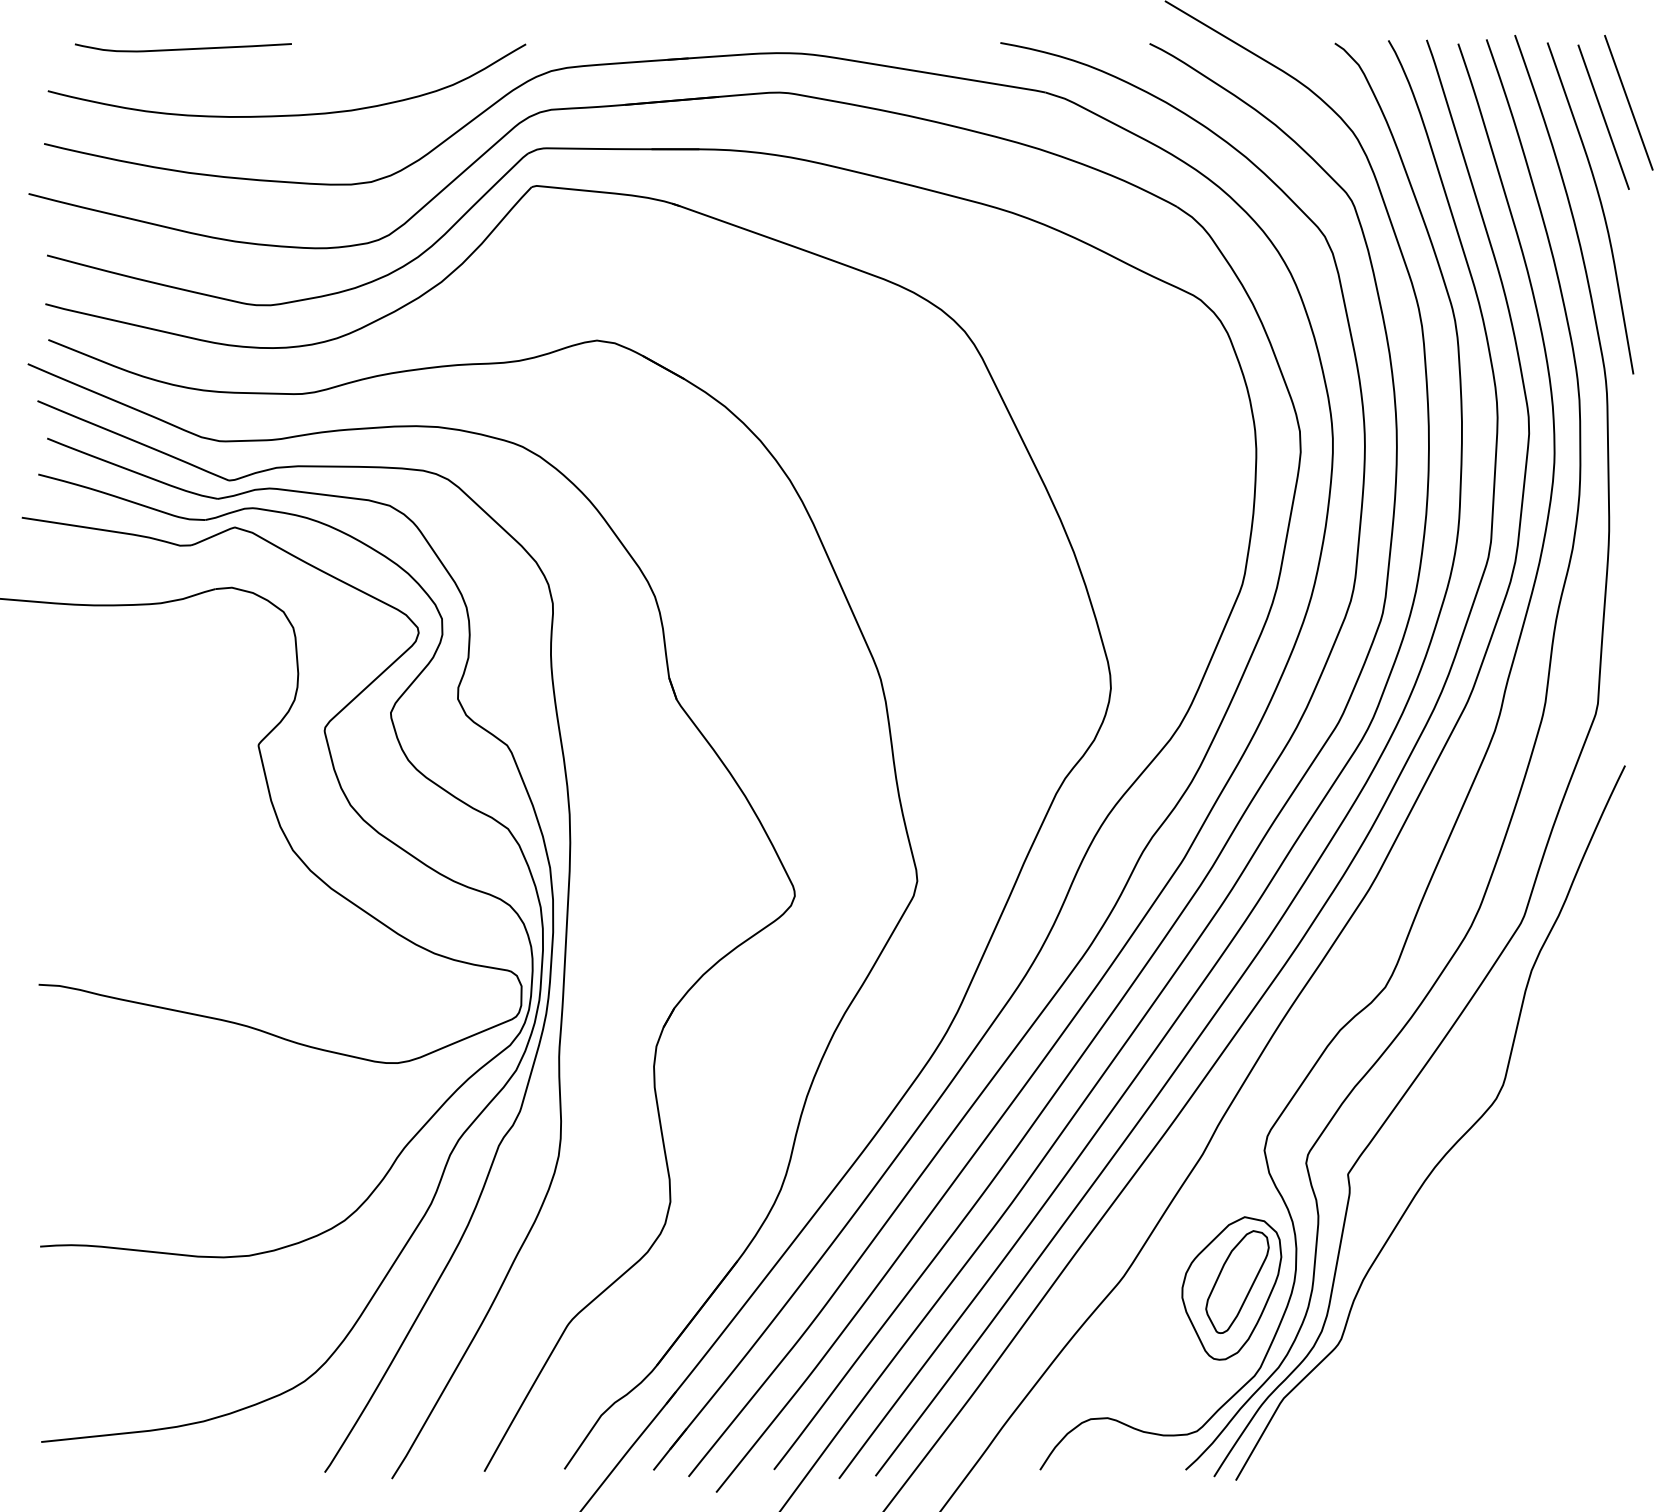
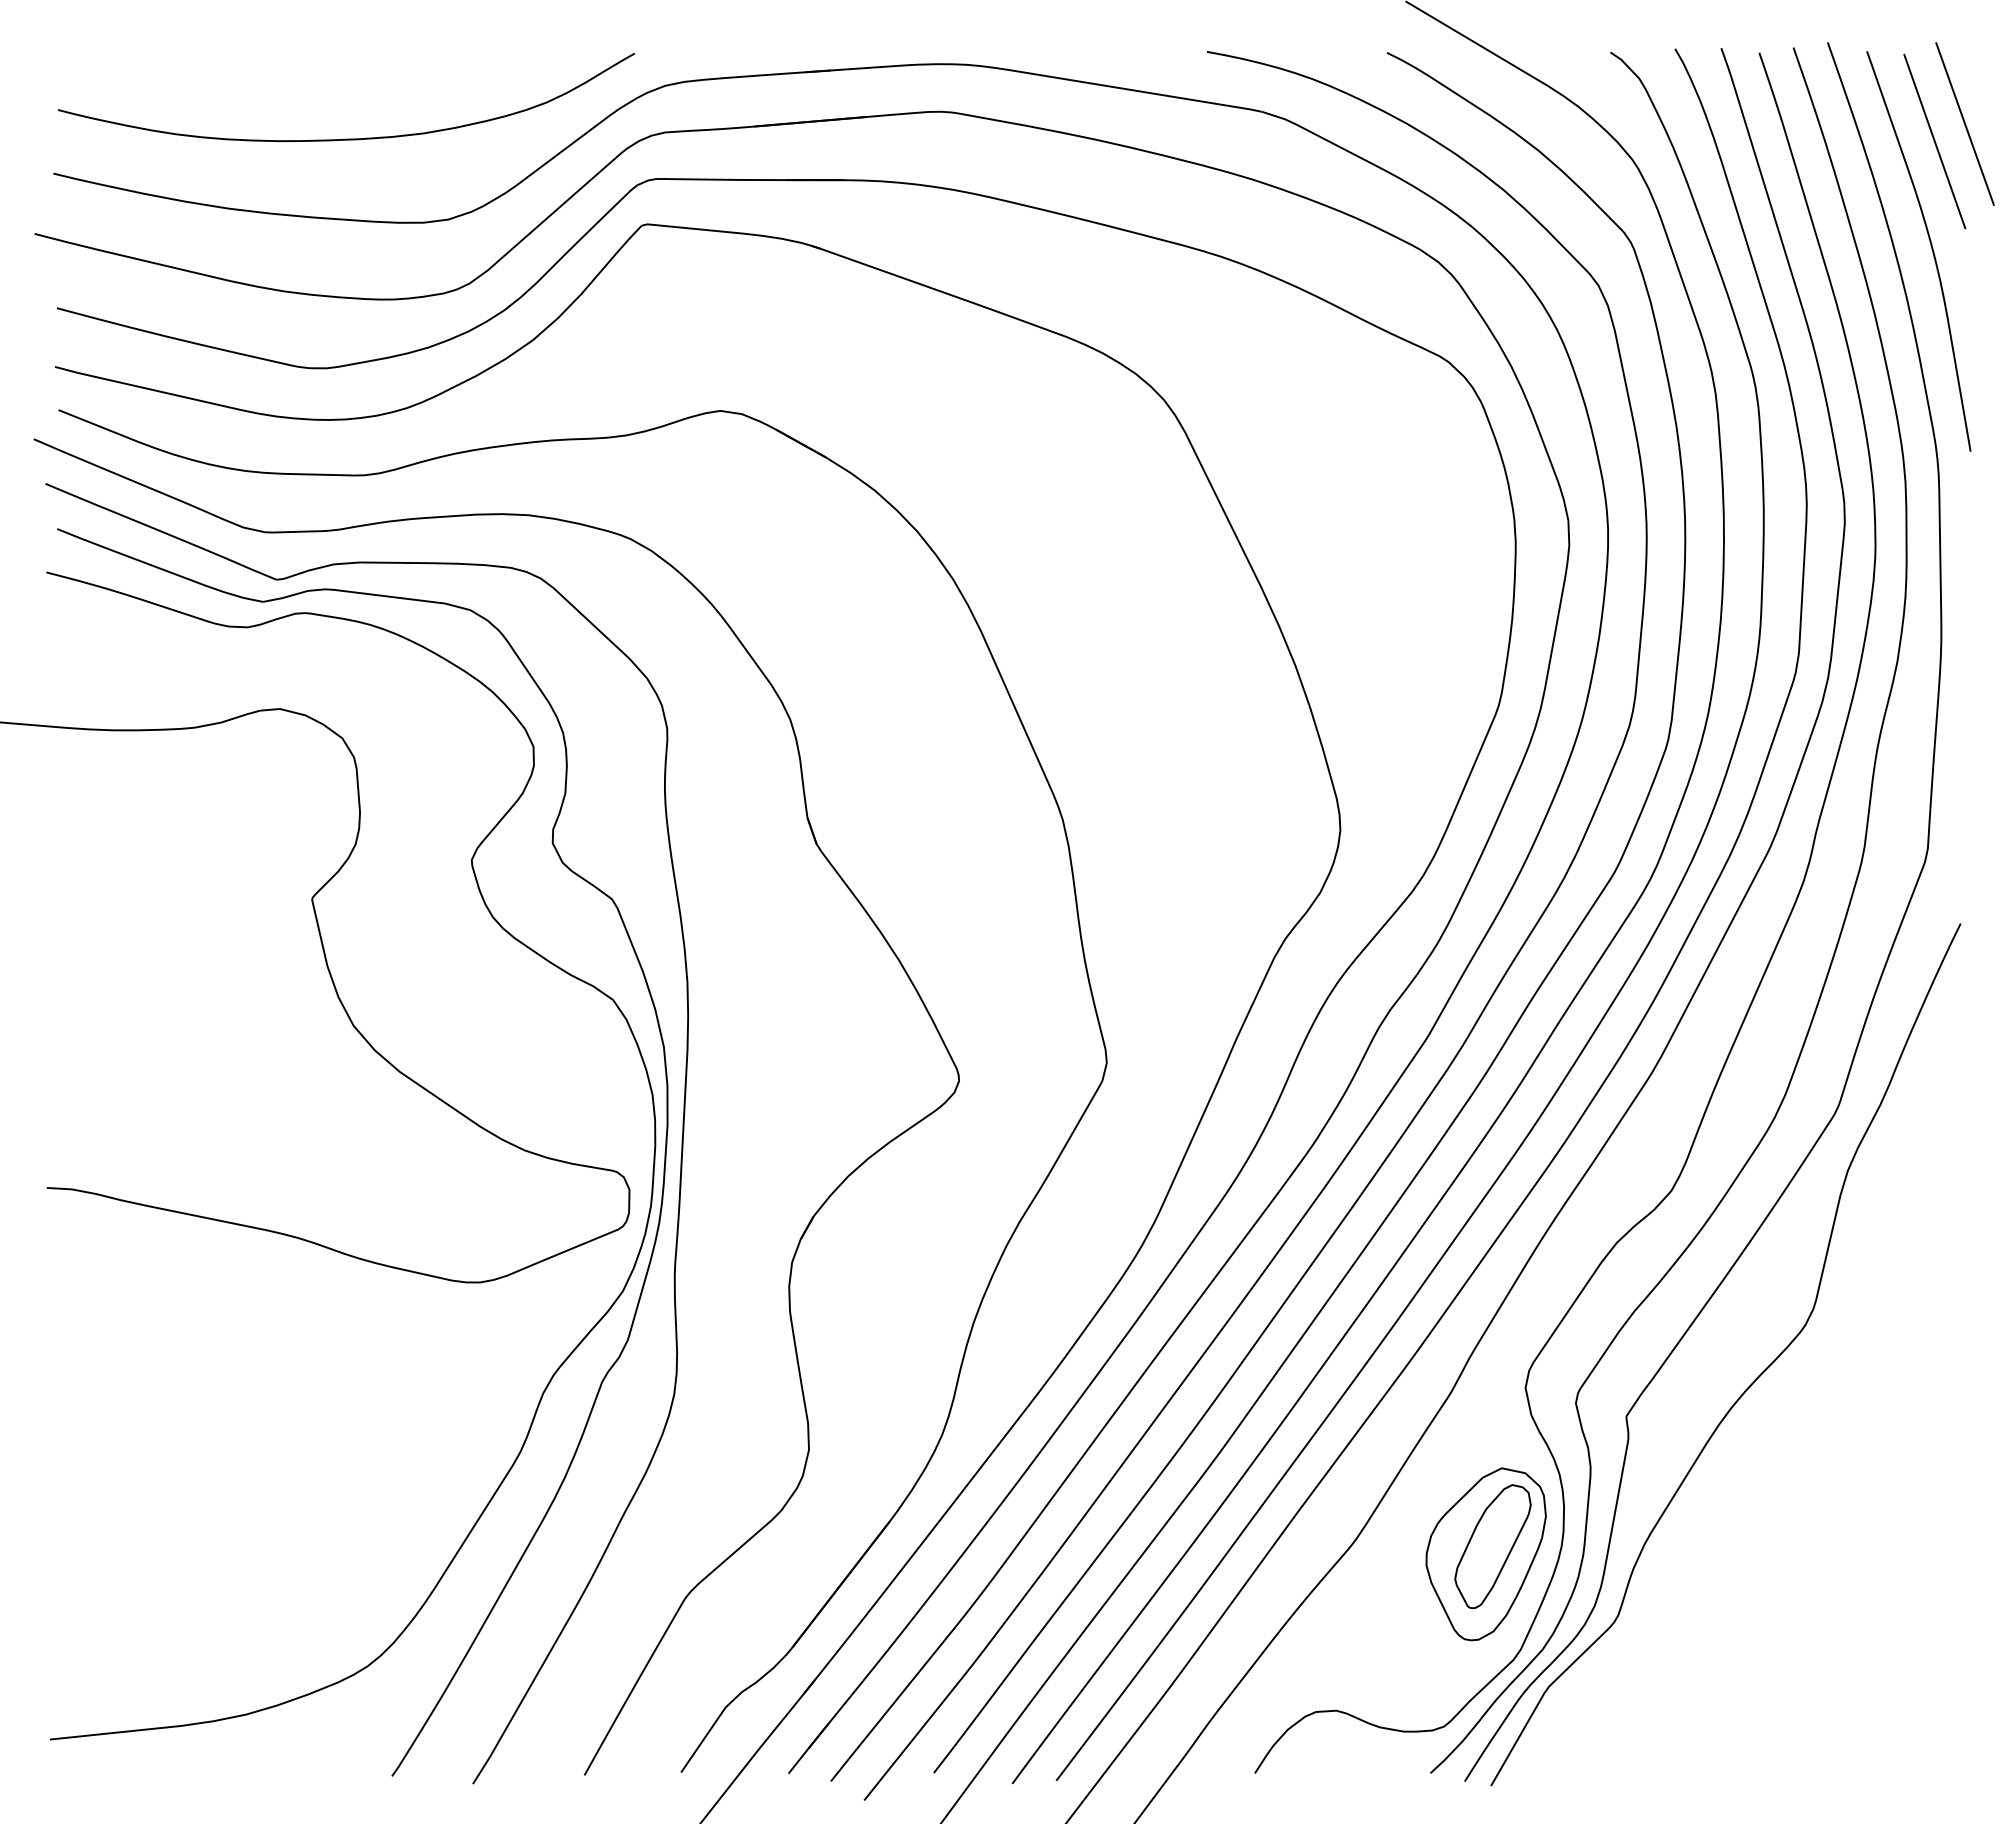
curve: (183, 48) -> (221, 58), removed
part: (355, 811) -> (428, 979), removed

